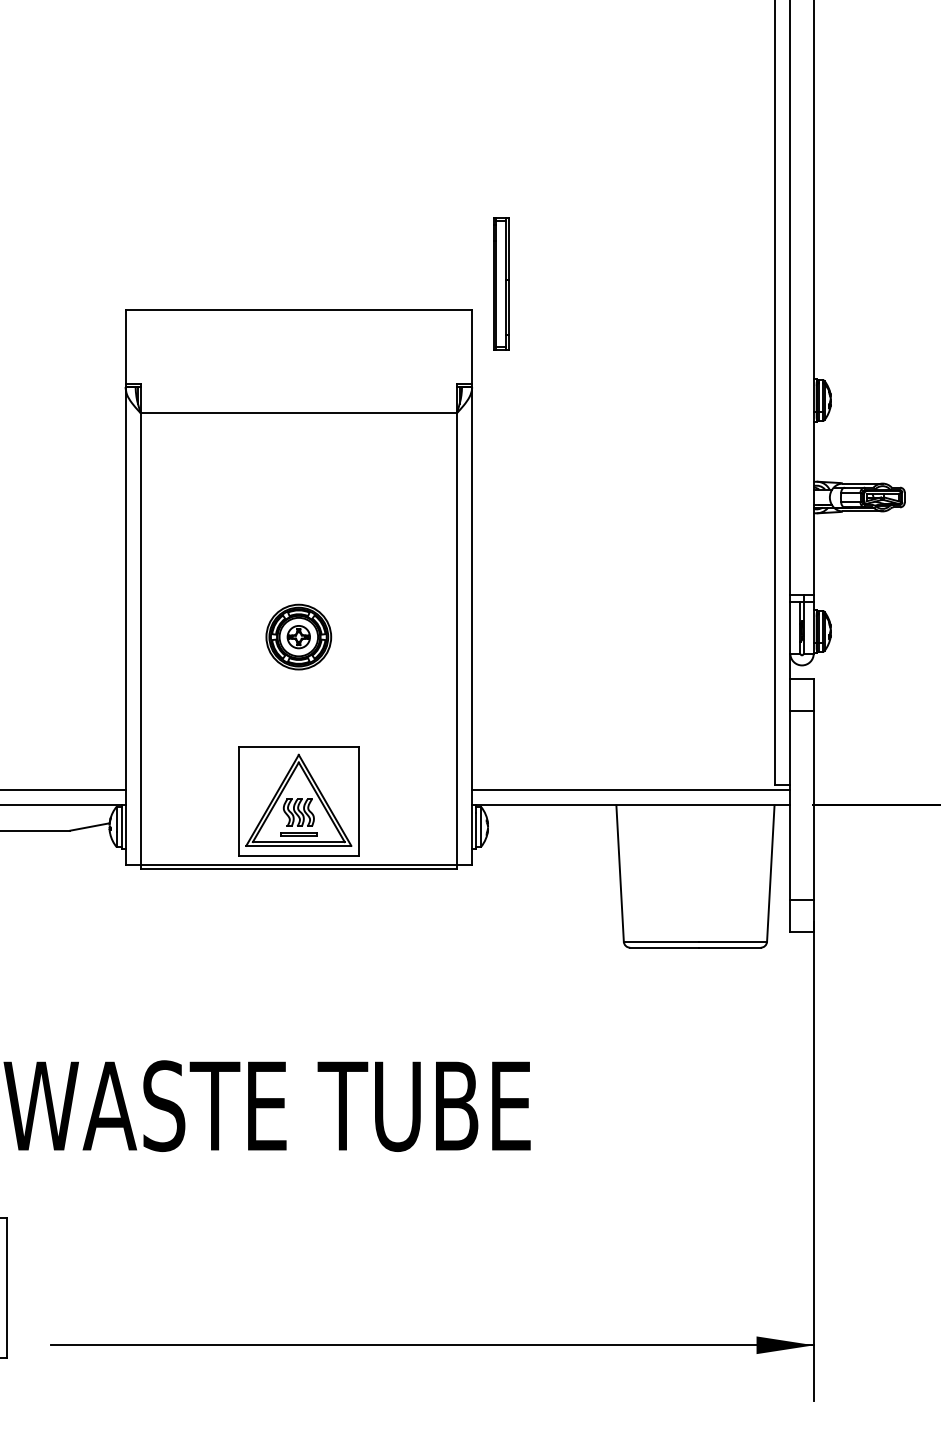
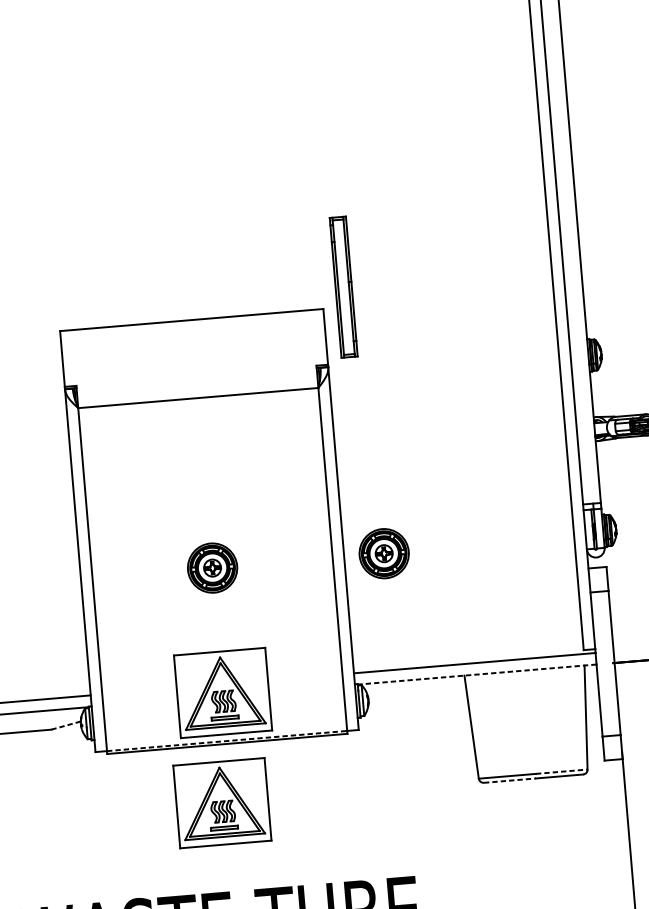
part: (501, 283) -> (343, 286), size x1.4
part: (524, 636) -> (383, 553), added
line: (632, 805) -> (476, 674), solid -> dashed
line: (90, 826) -> (66, 725), solid -> dashed
line: (299, 864) -> (227, 740), solid -> dashed
line: (733, 941) -> (562, 771), solid -> dashed
part: (285, 945) -> (222, 803), added
line: (664, 947) -> (510, 780), solid -> dashed

